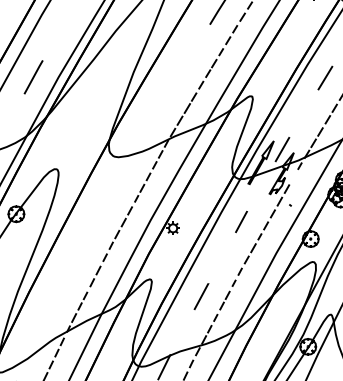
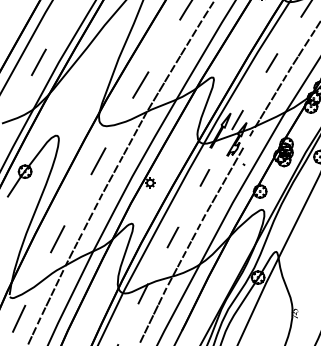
line: (160, 104) -> (140, 84), added
line: (108, 201) -> (98, 161), added
line: (56, 299) -> (57, 239), added

